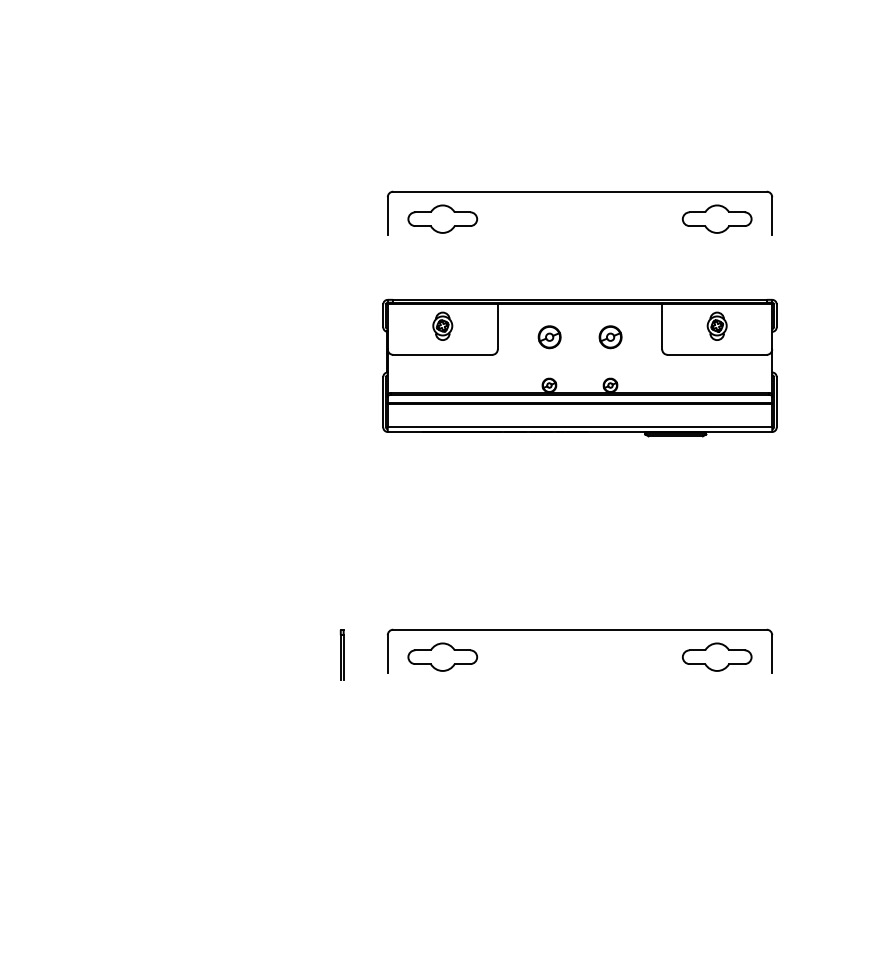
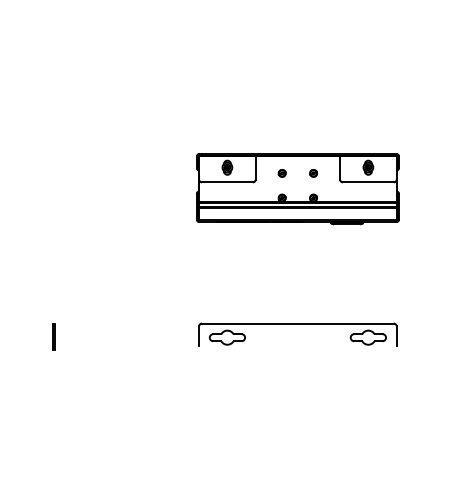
part: (579, 193) -> (297, 99), removed
part: (548, 337) -> (281, 173), size x0.62
part: (610, 337) -> (313, 173), size x0.62
line: (341, 654) -> (53, 336), moved

